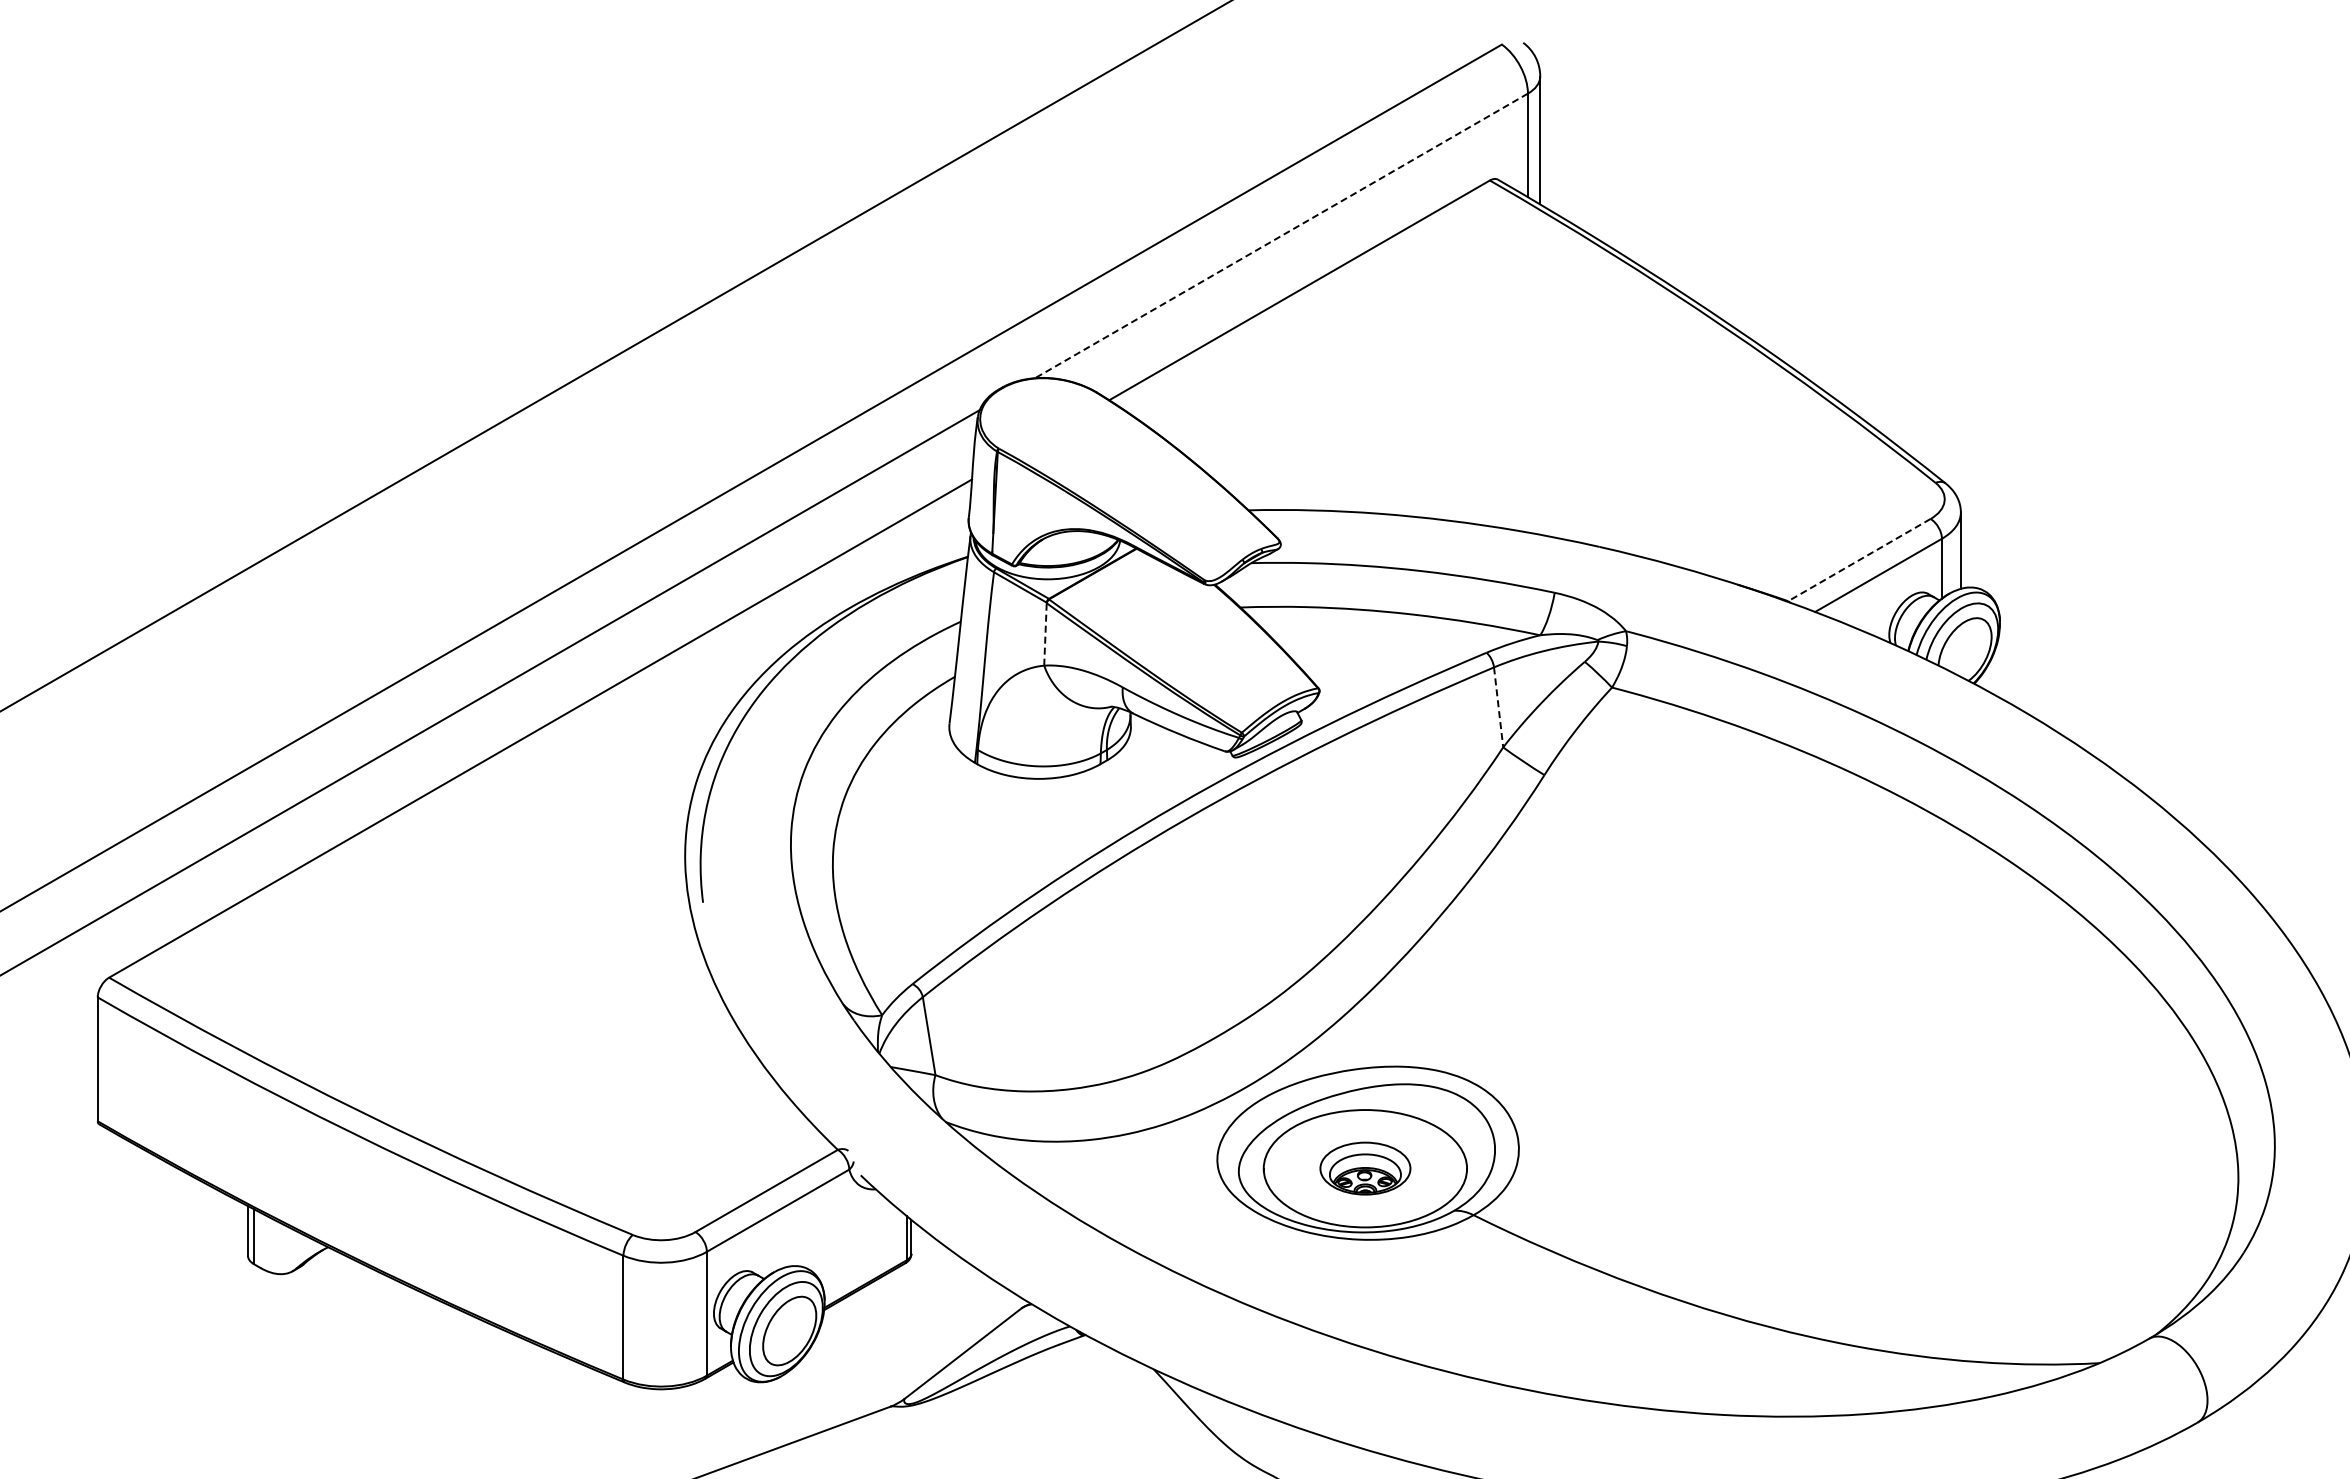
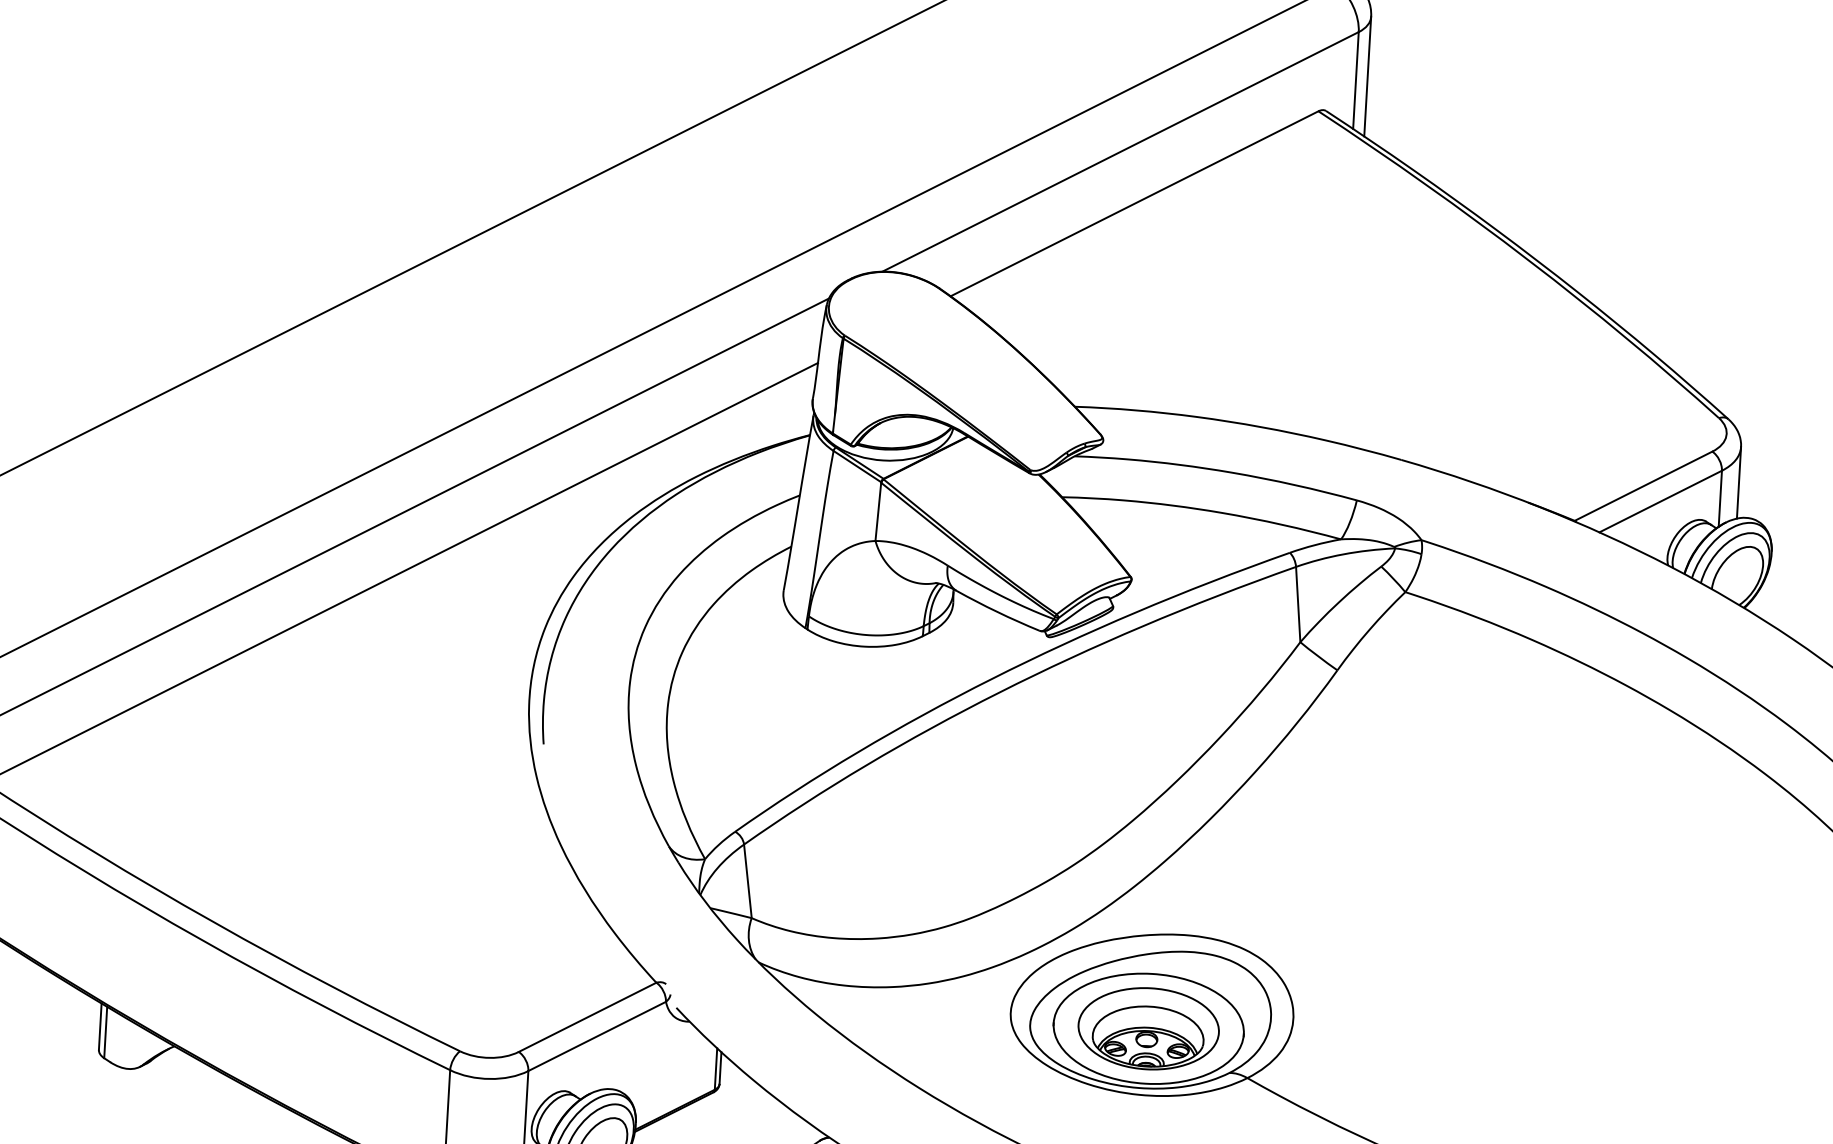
line: (1281, 235) -> (1120, 151), dashed -> solid
line: (1858, 560) -> (1642, 486), dashed -> solid
line: (1045, 633) -> (878, 511), dashed -> solid
line: (1498, 707) -> (1298, 604), dashed -> solid
part: (1365, 1168) -> (1148, 1028), size x1.67

